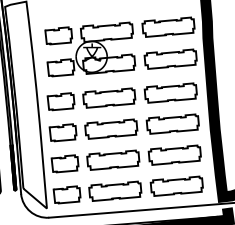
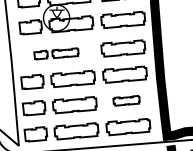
part: (91, 99) -> (56, 53), size x0.6
part: (174, 154) -> (126, 100), size x0.6

